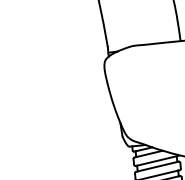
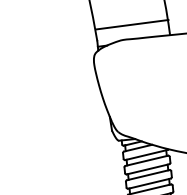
line: (143, 30) -> (132, 24), added

